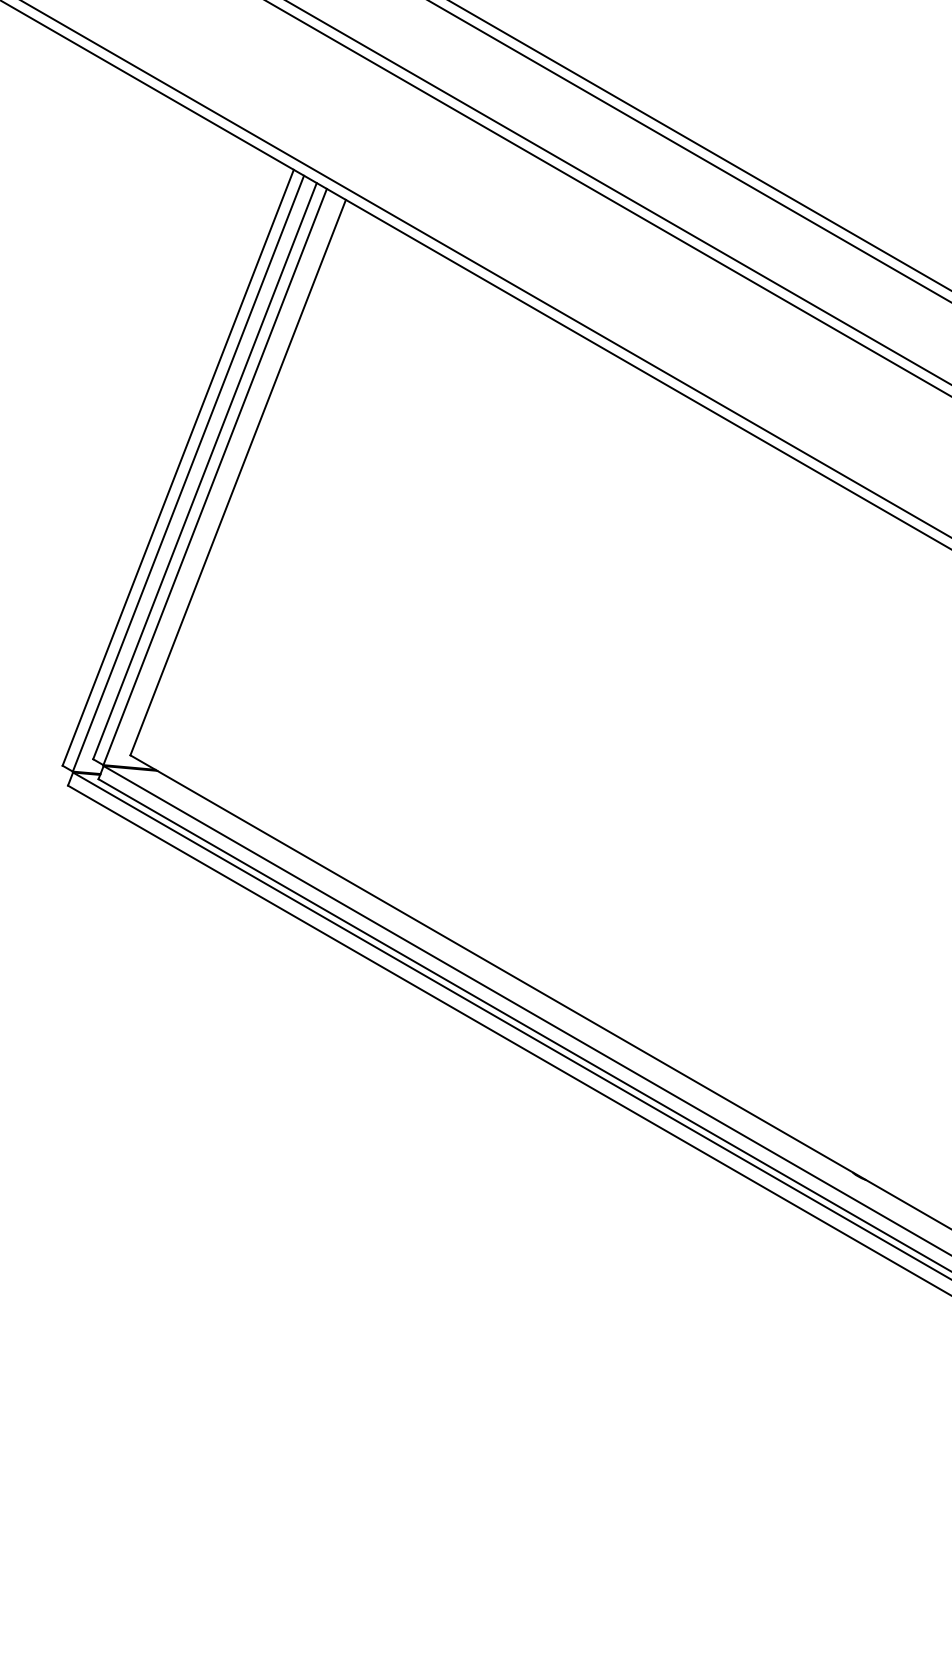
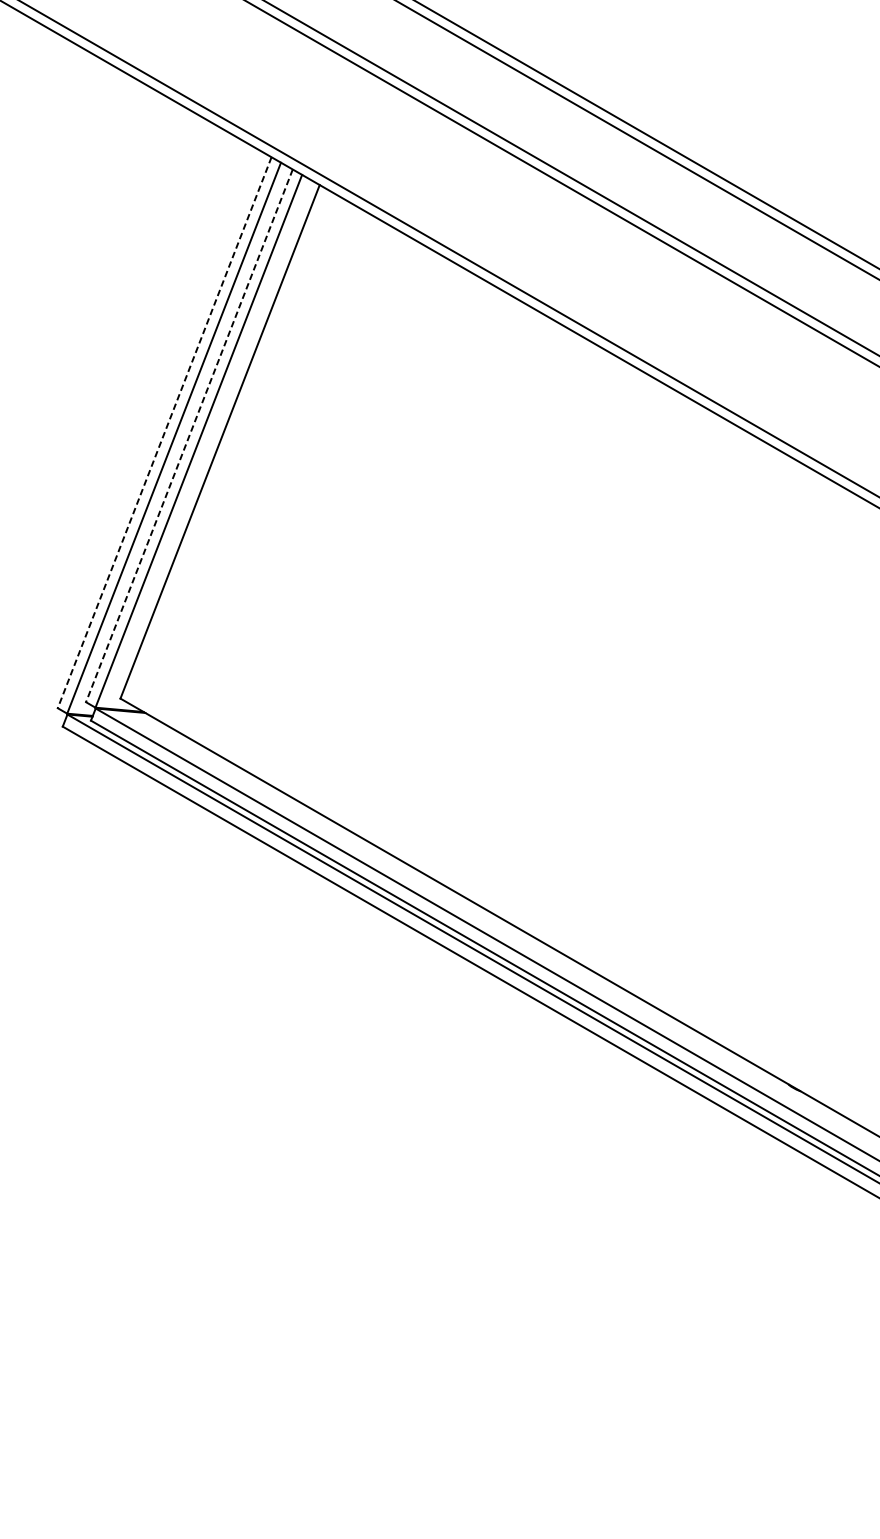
line: (178, 467) -> (164, 432), solid -> dashed
line: (204, 471) -> (188, 436), solid -> dashed

